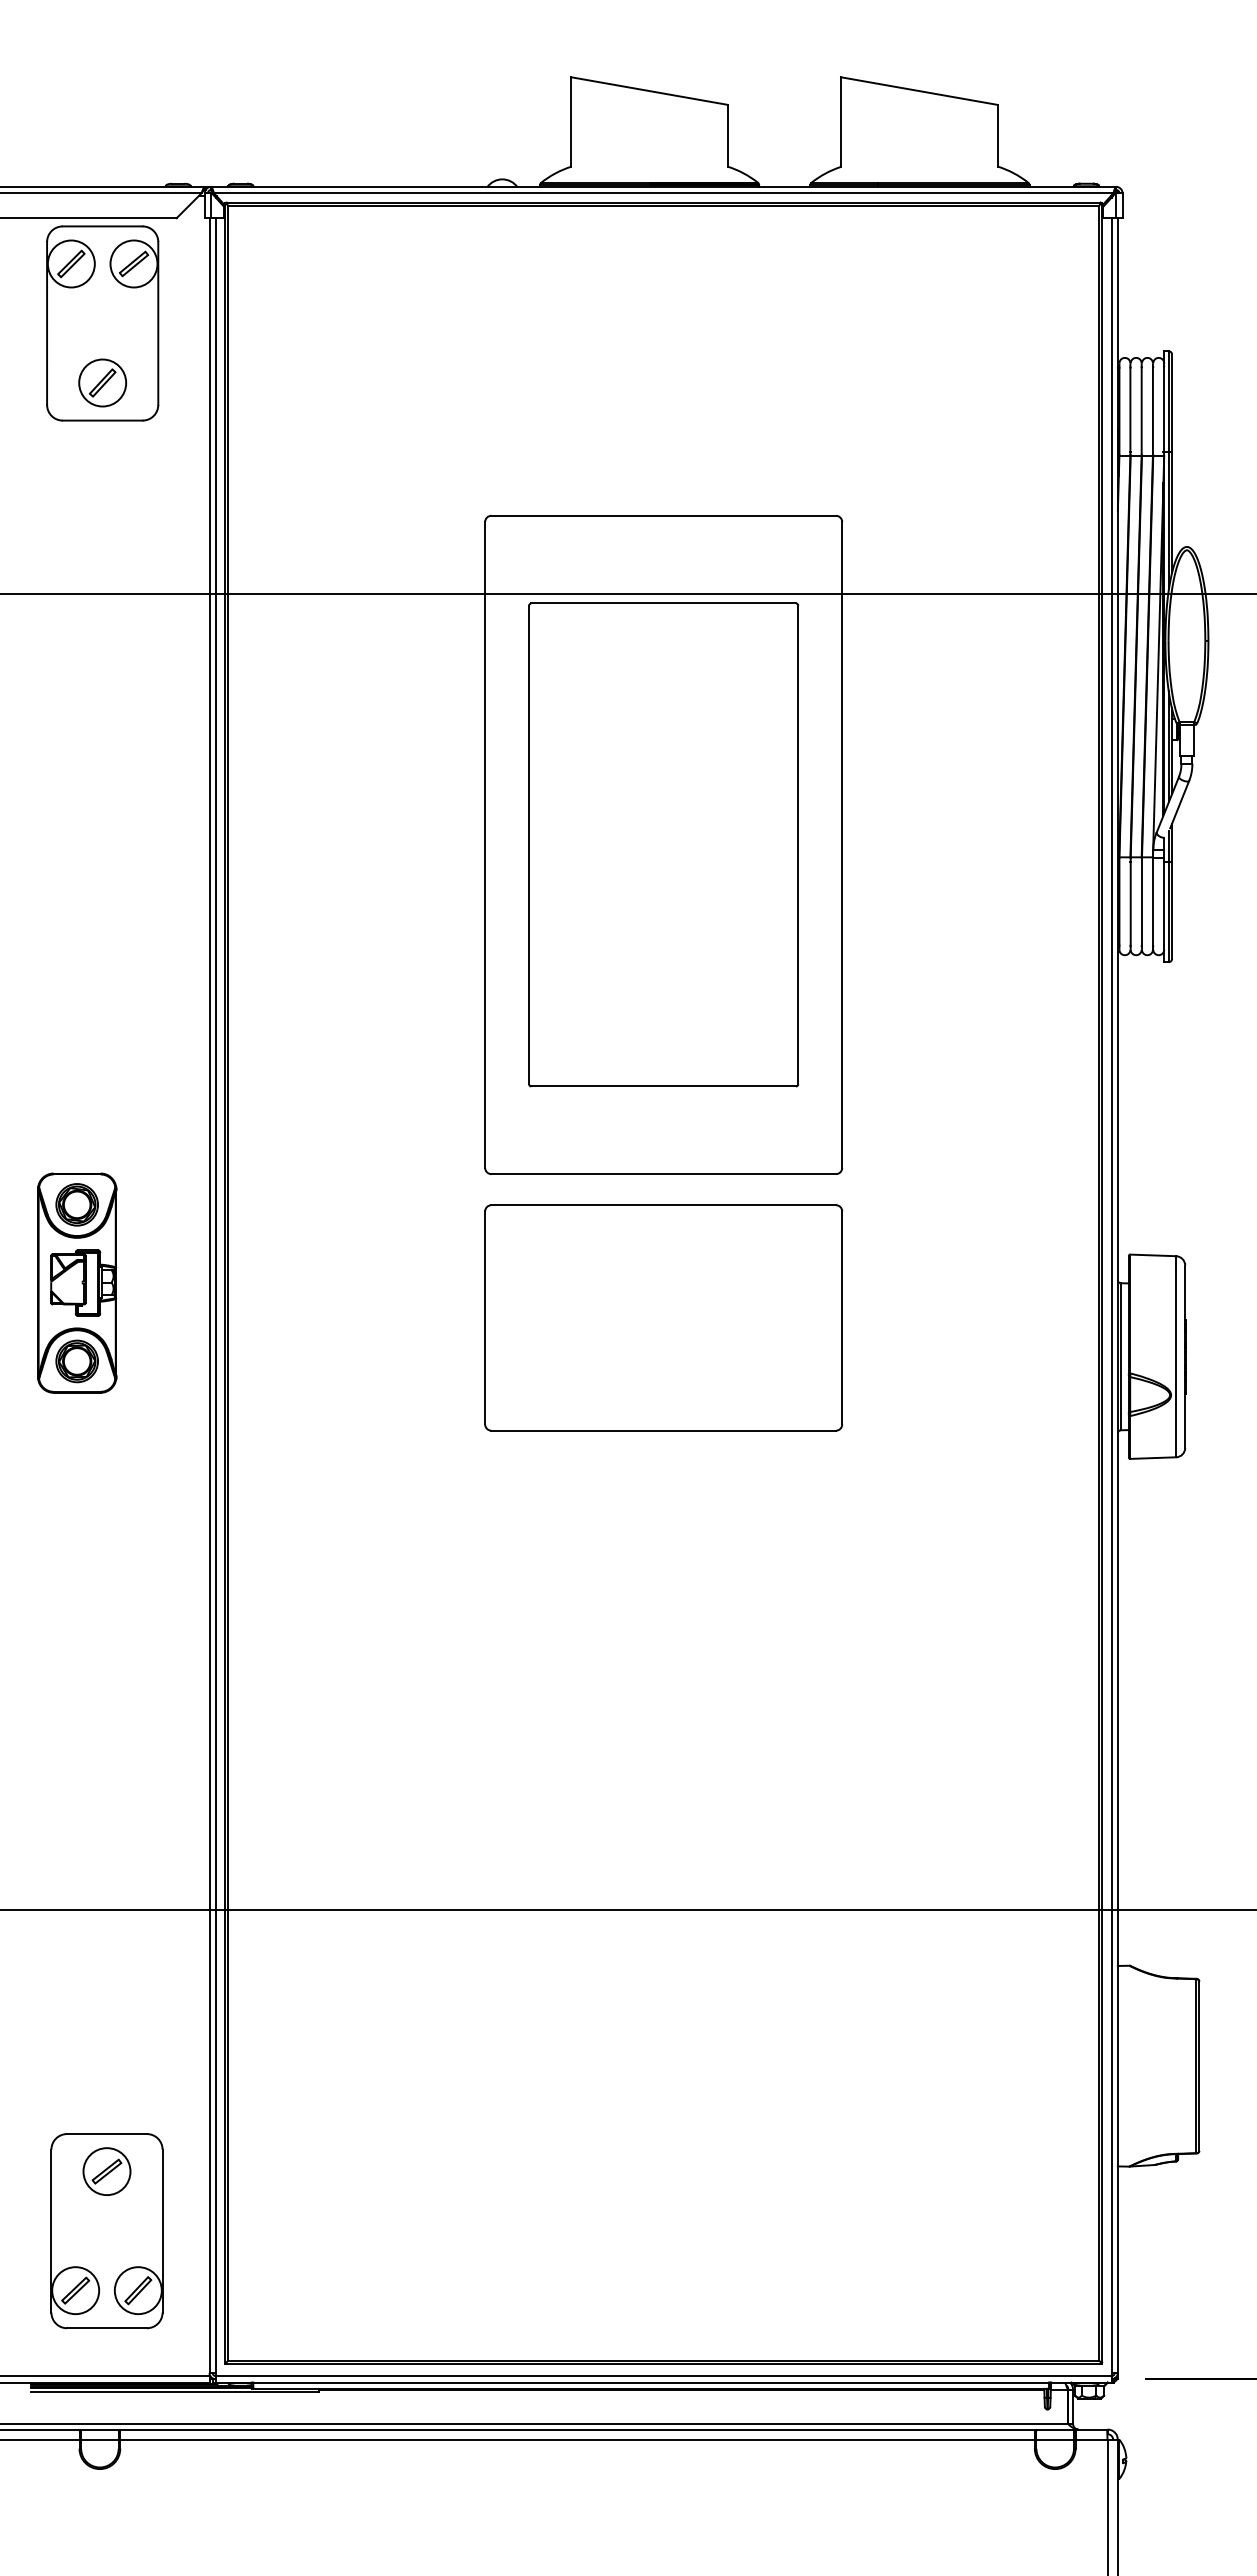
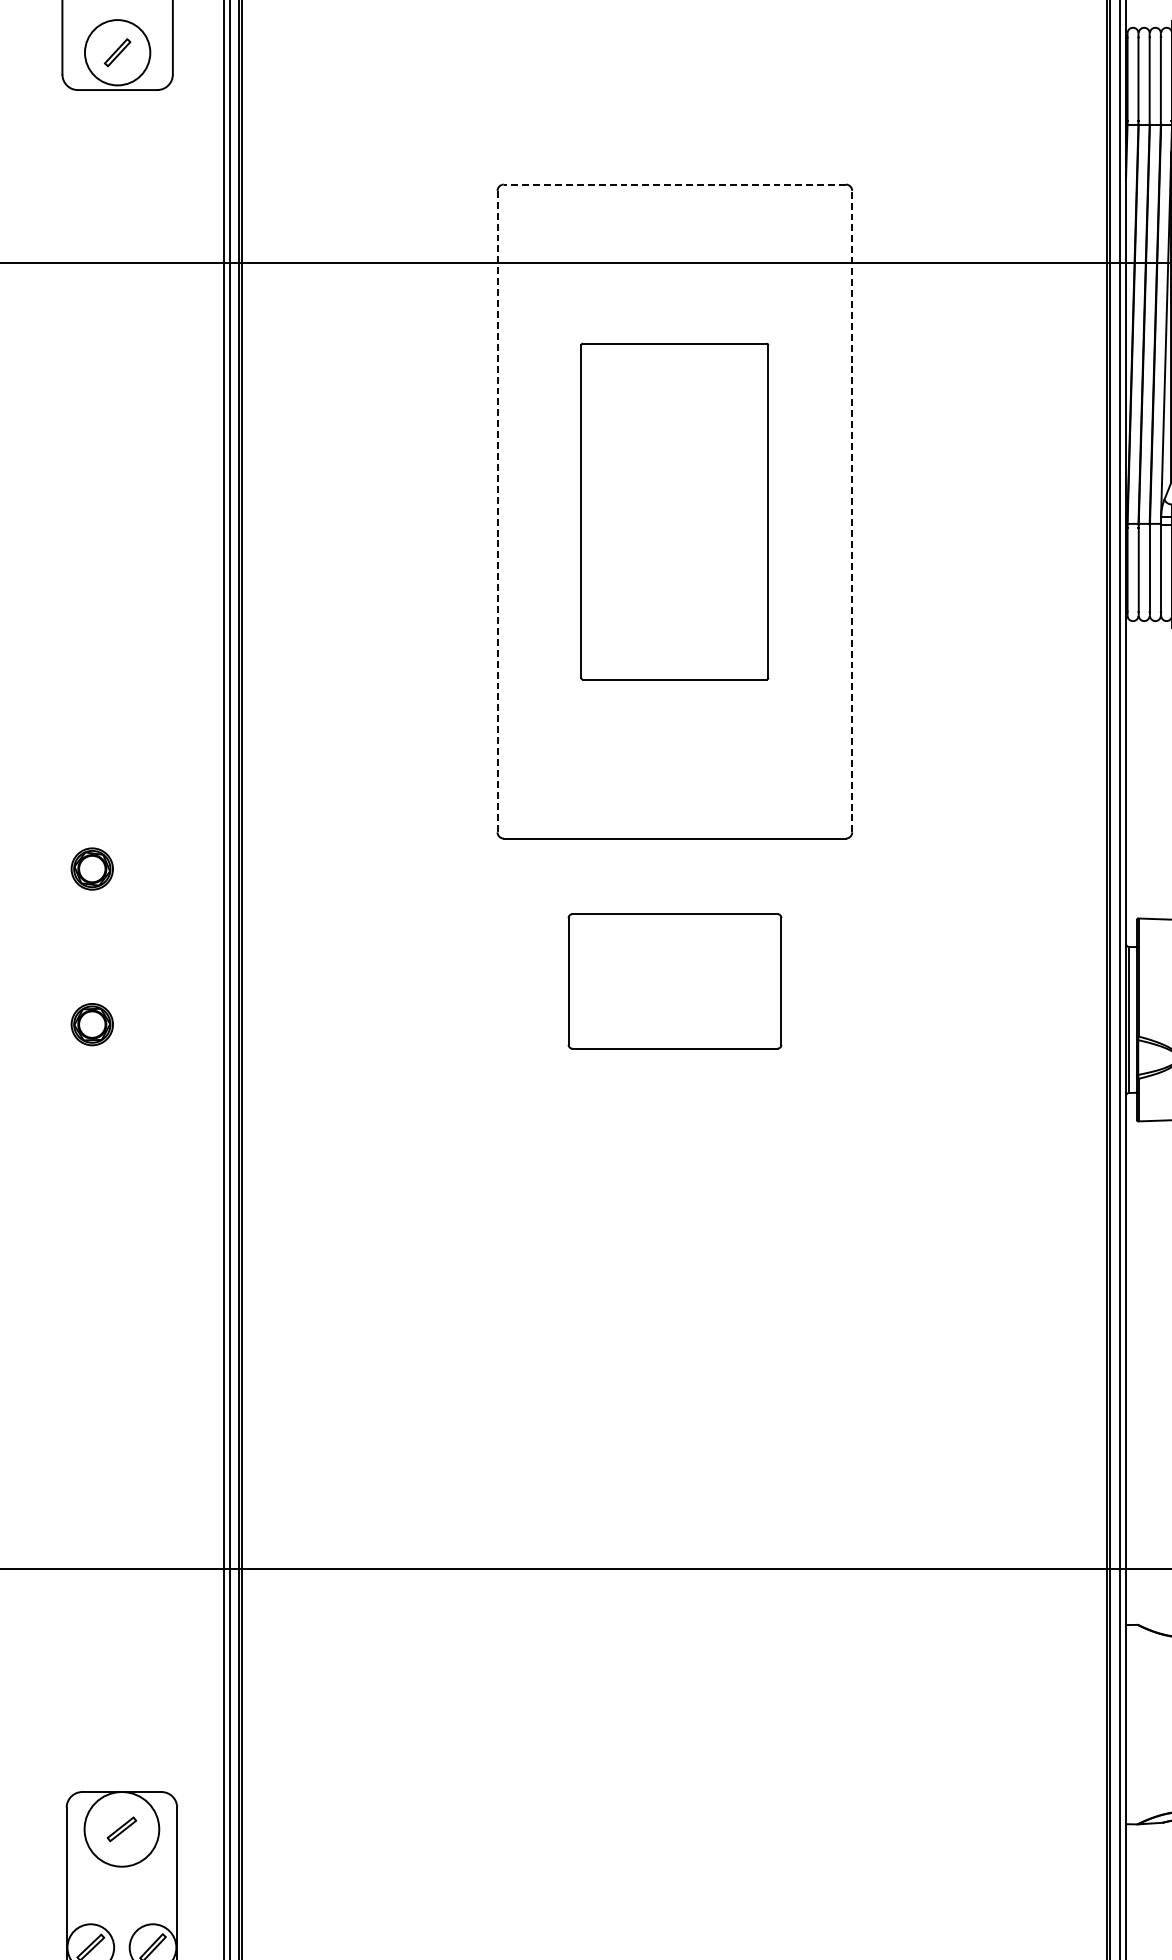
circle: (102, 382) -> (117, 52), size x1.4
line: (663, 515) -> (674, 184), solid -> dashed
line: (485, 844) -> (497, 511), solid -> dashed
part: (663, 844) -> (674, 511), size x0.7
line: (842, 844) -> (852, 511), solid -> dashed
part: (77, 1282) -> (92, 946), removed
part: (663, 1317) -> (674, 980), size x0.6
circle: (106, 2171) -> (121, 1829), size x1.6

